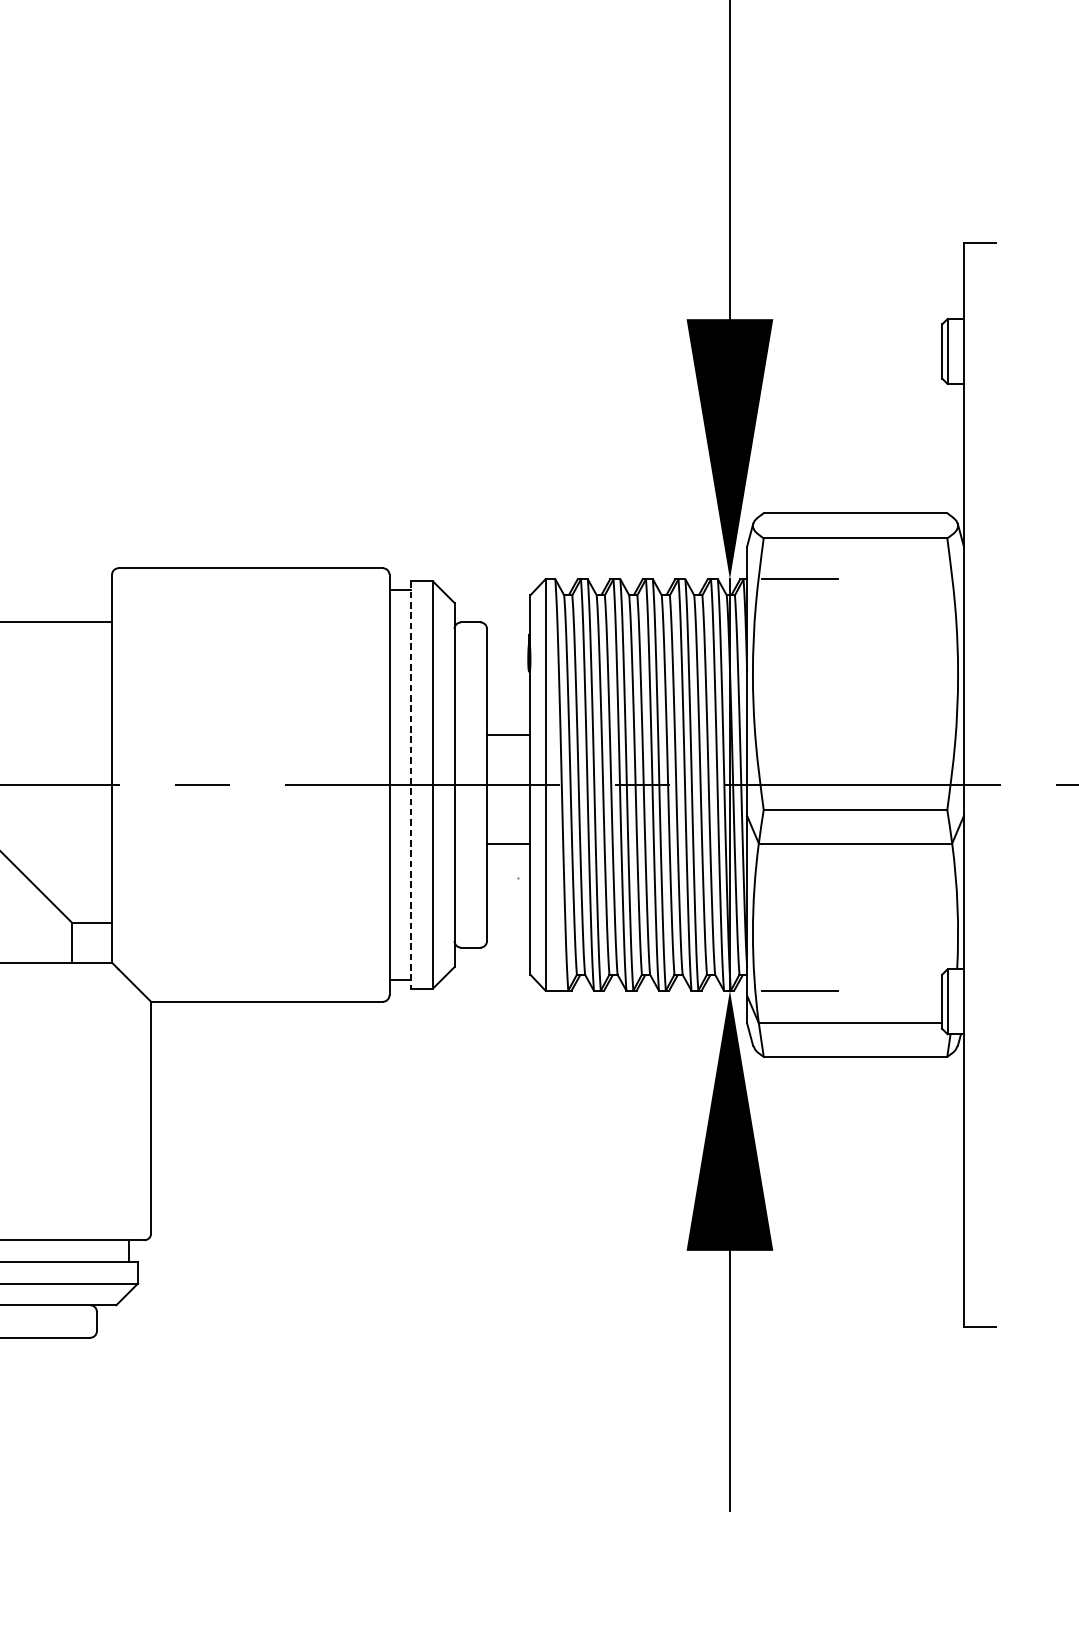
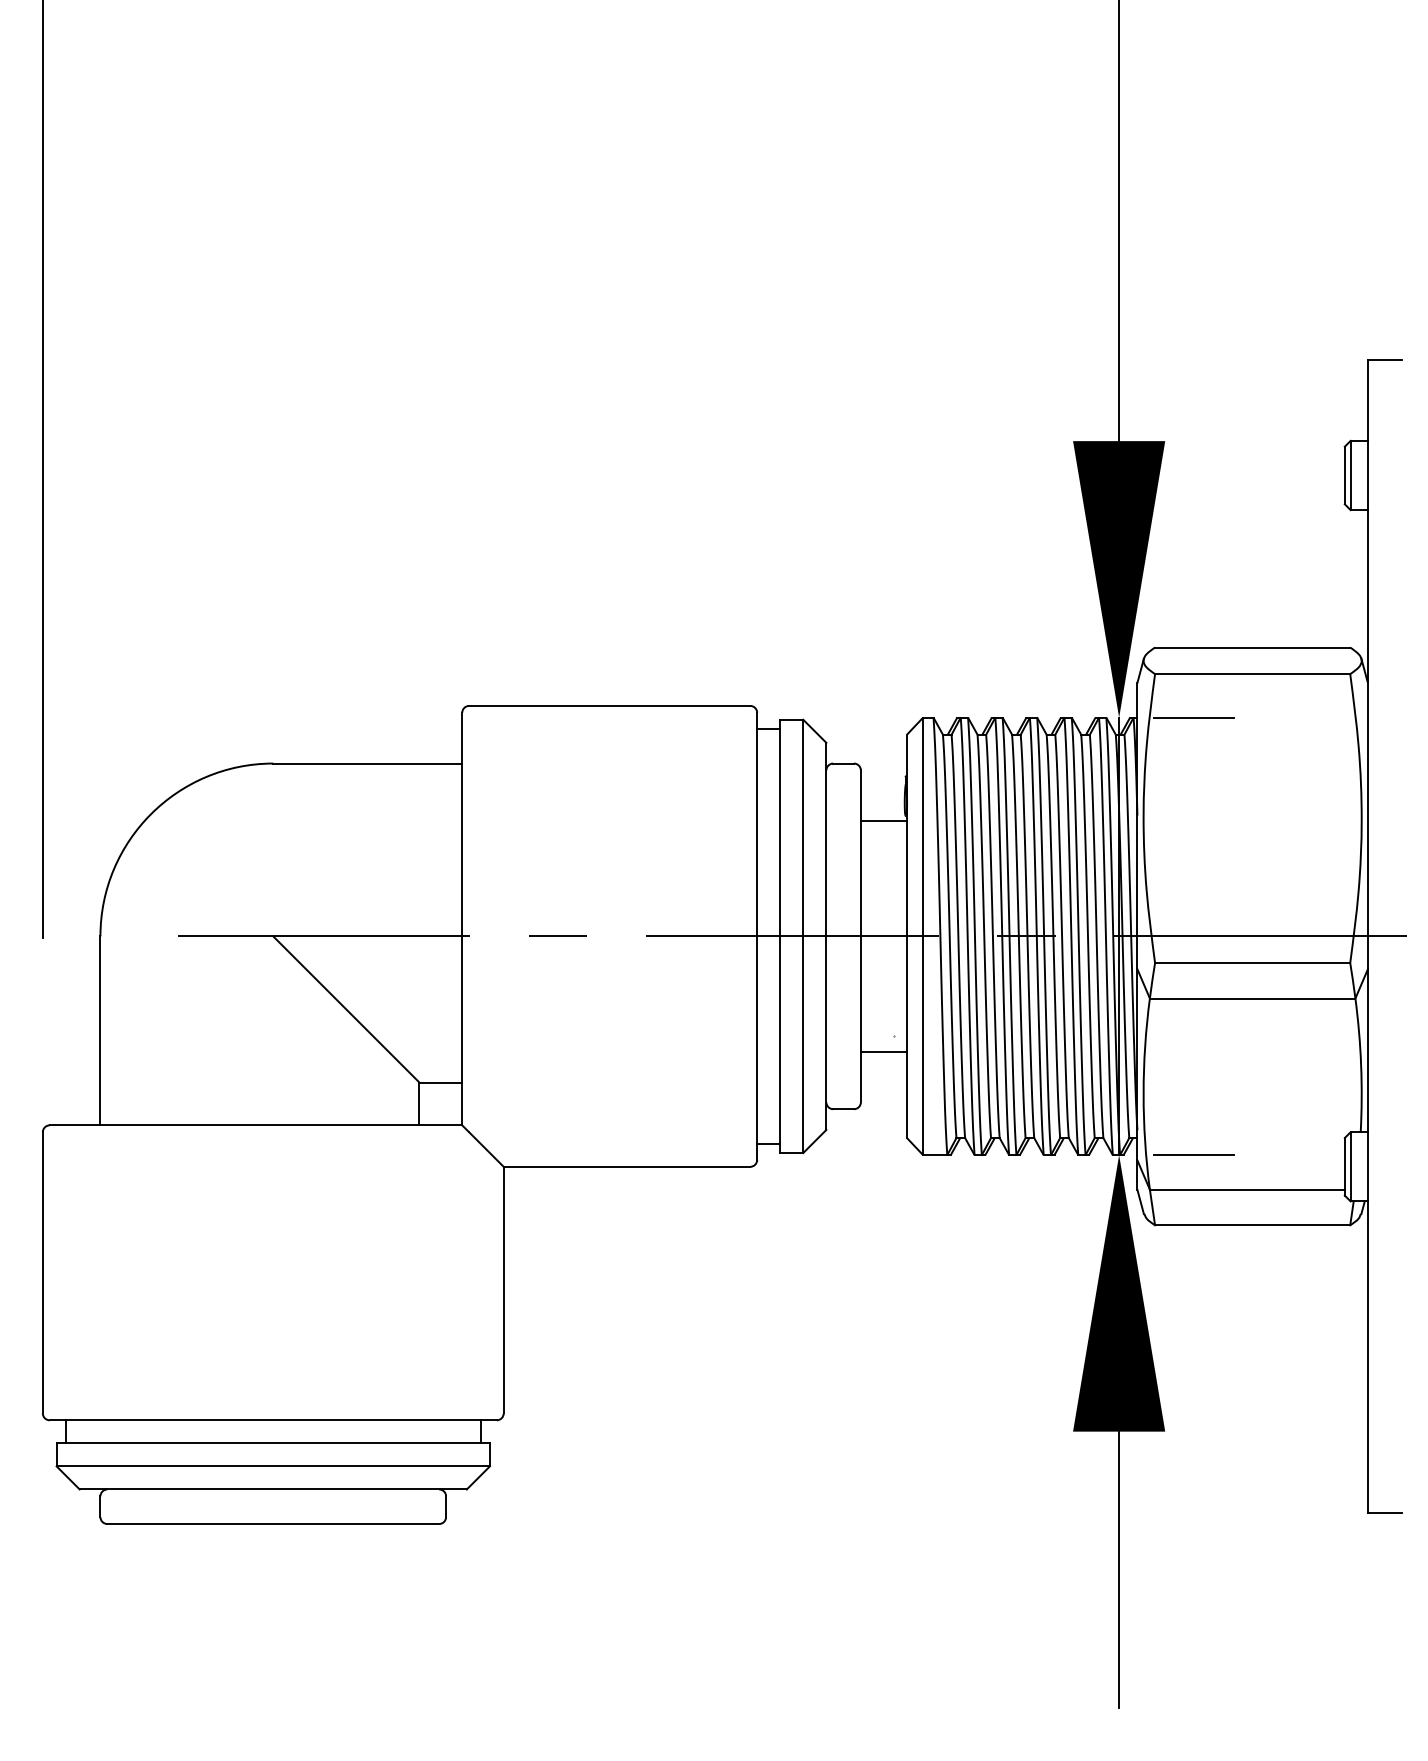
line: (508, 735) -> (883, 821), moved
line: (411, 785) -> (780, 936), dashed -> solid
line: (508, 843) -> (883, 1051), moved

